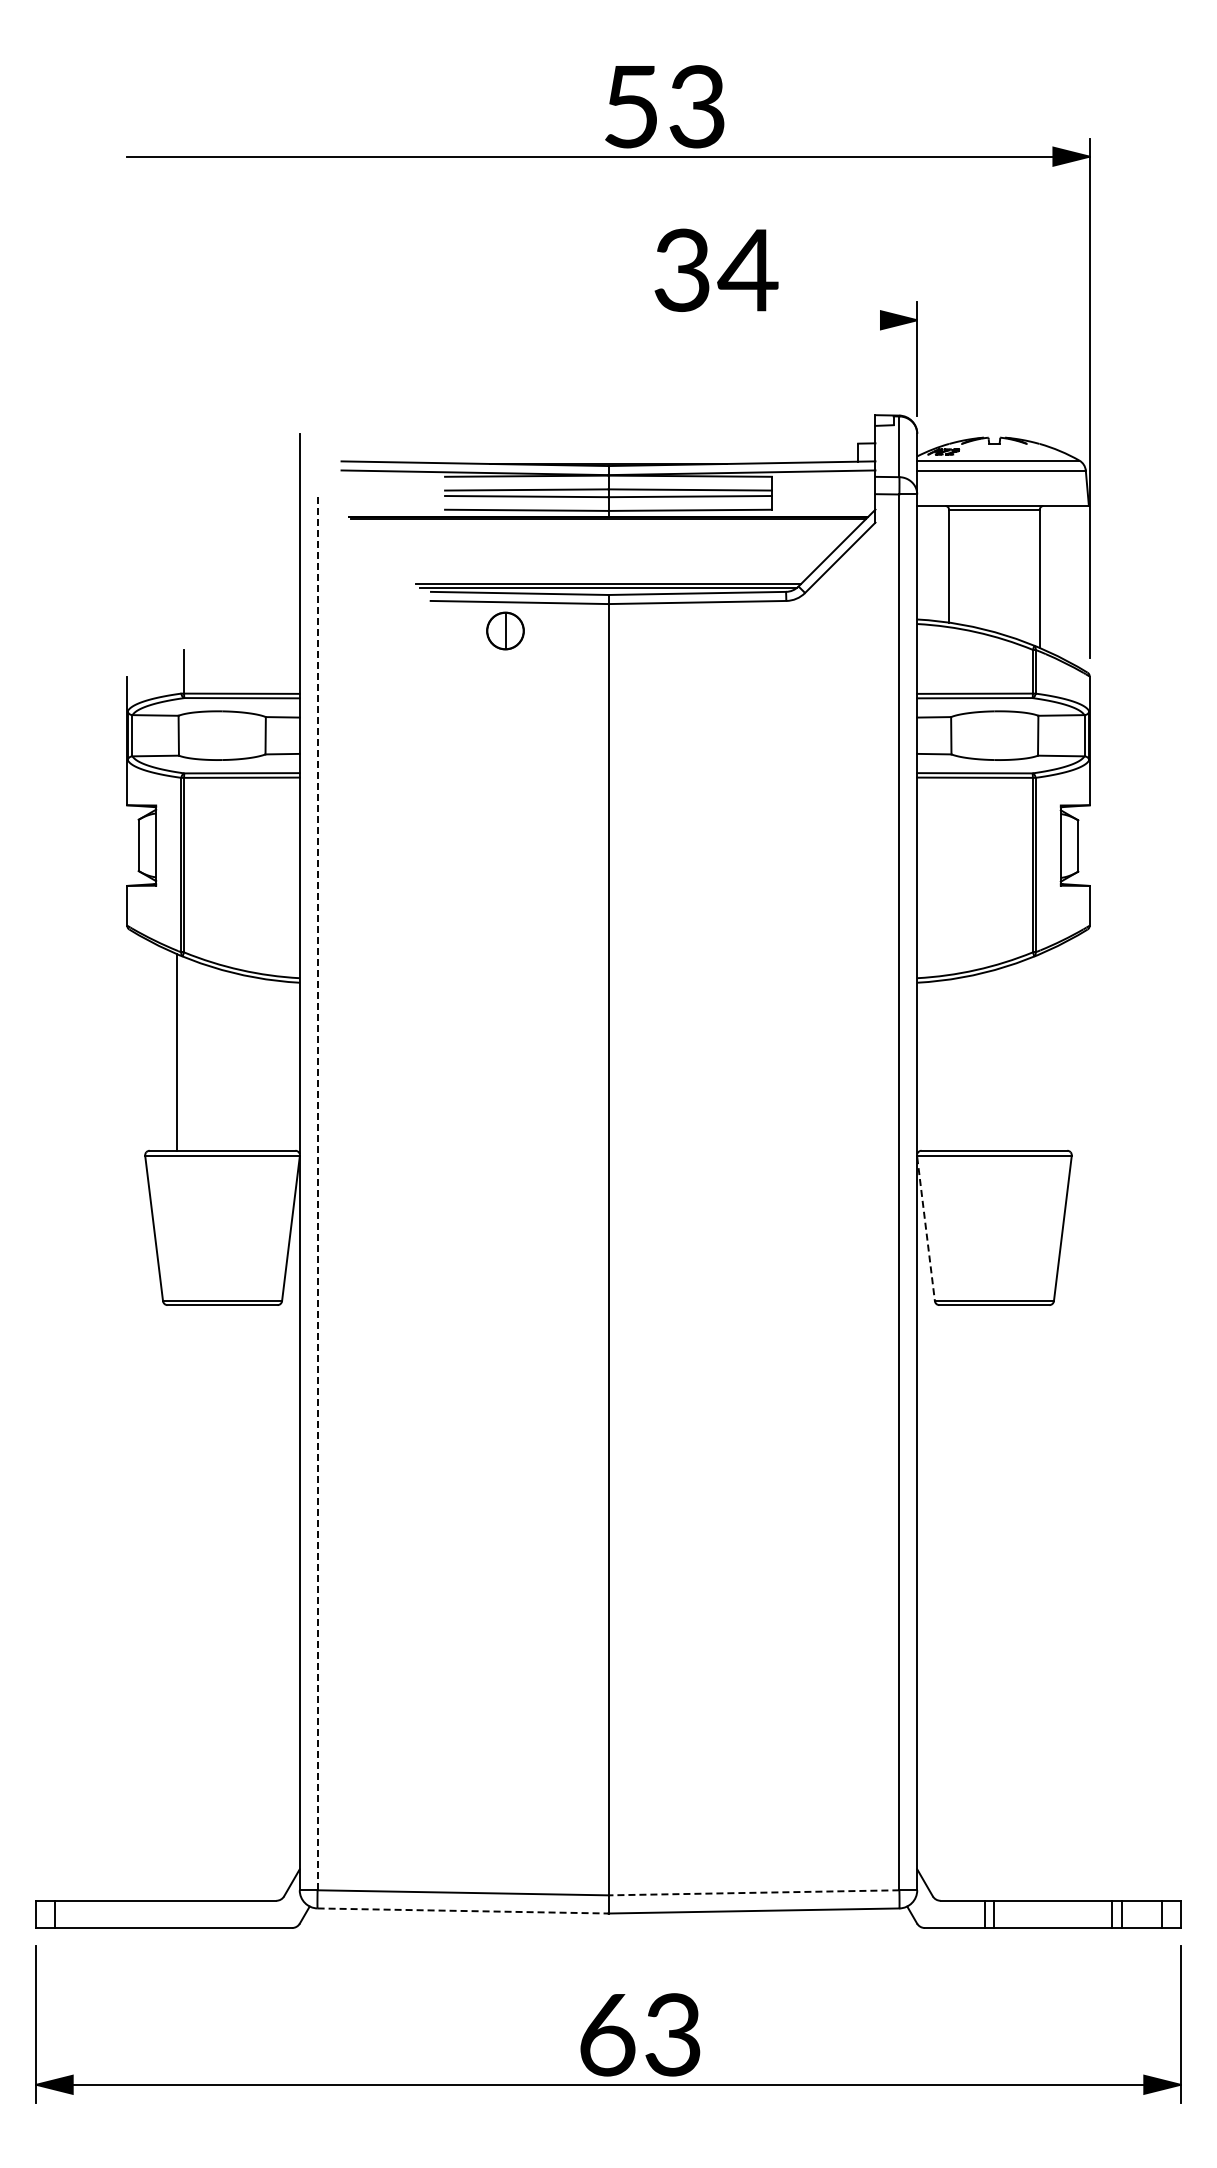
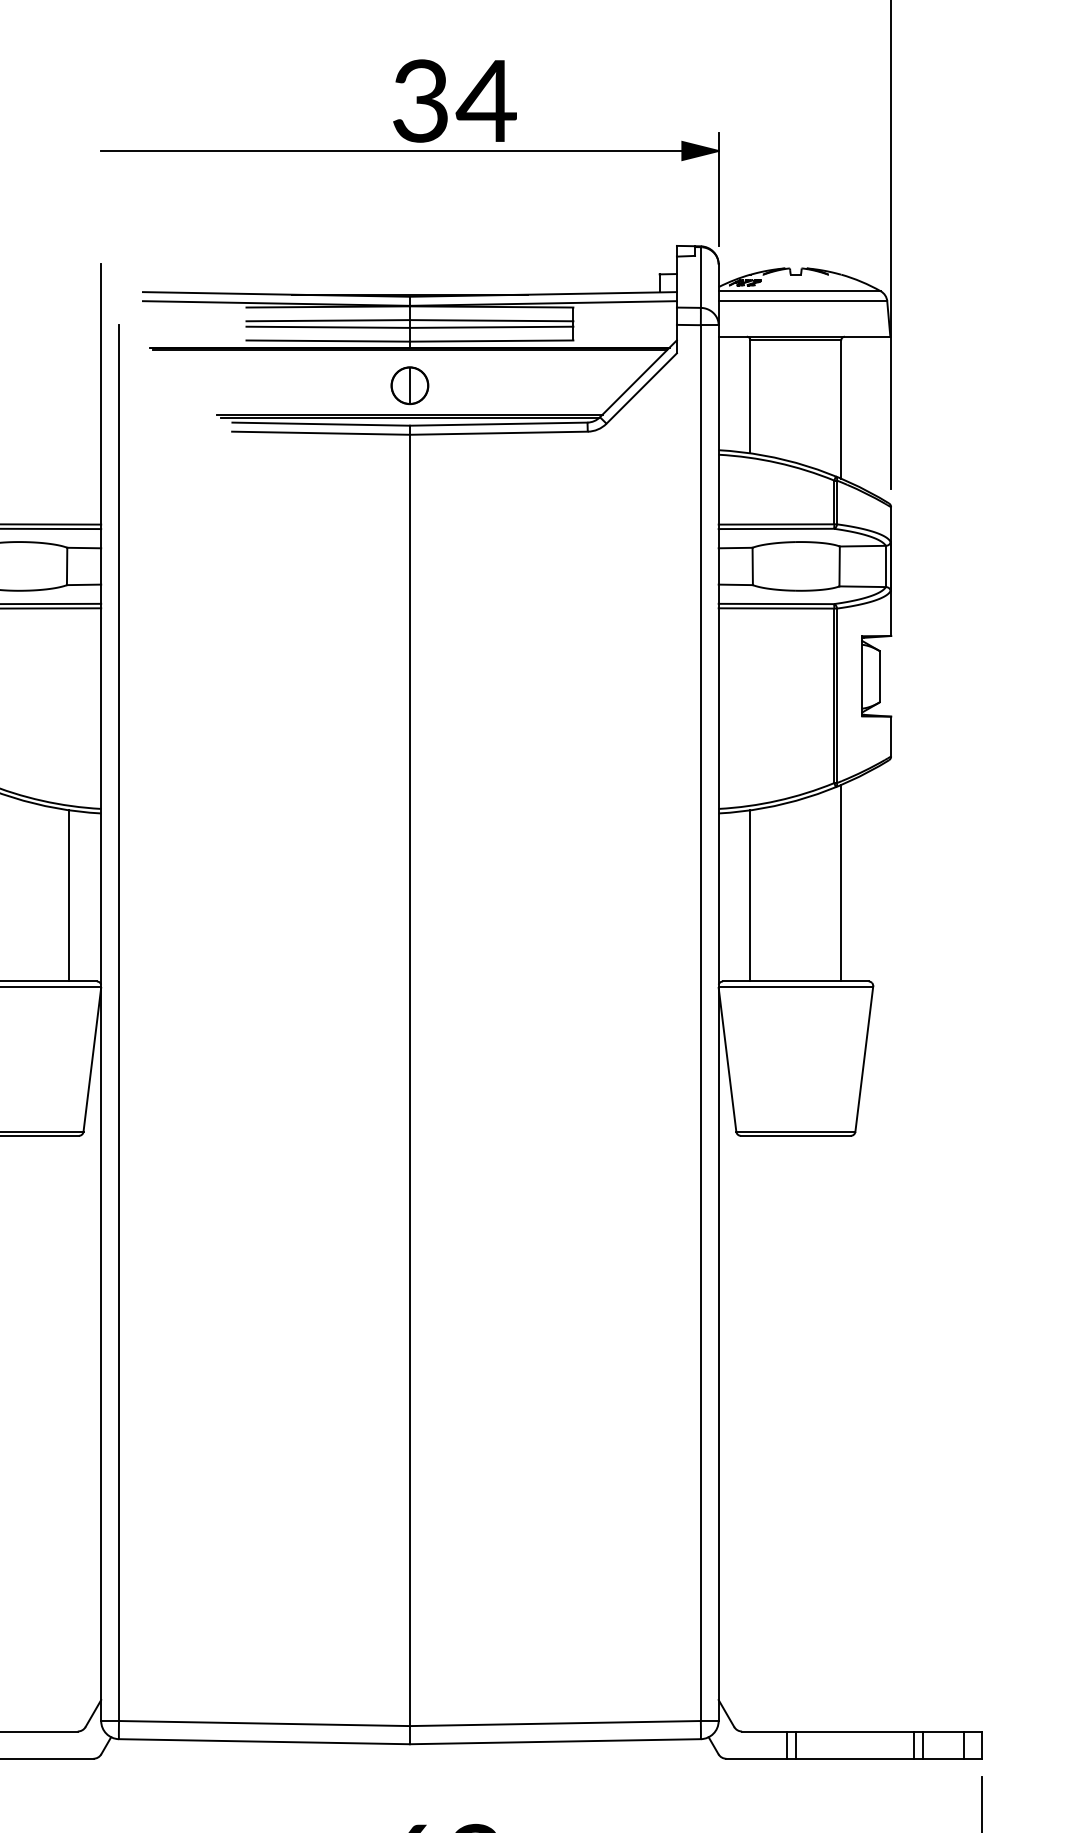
text: (716, 269) -> (454, 100), moved
line: (608, 320) -> (409, 151), added
part: (505, 630) -> (409, 385), moved
line: (1039, 1052) -> (840, 883), added
line: (267, 1064) -> (68, 895), added
line: (949, 1064) -> (750, 895), added
line: (317, 1192) -> (118, 1023), dashed -> solid
line: (926, 1229) -> (727, 1060), dashed -> solid
line: (753, 1892) -> (554, 1723), dashed -> solid
line: (463, 1910) -> (264, 1741), dashed -> solid

